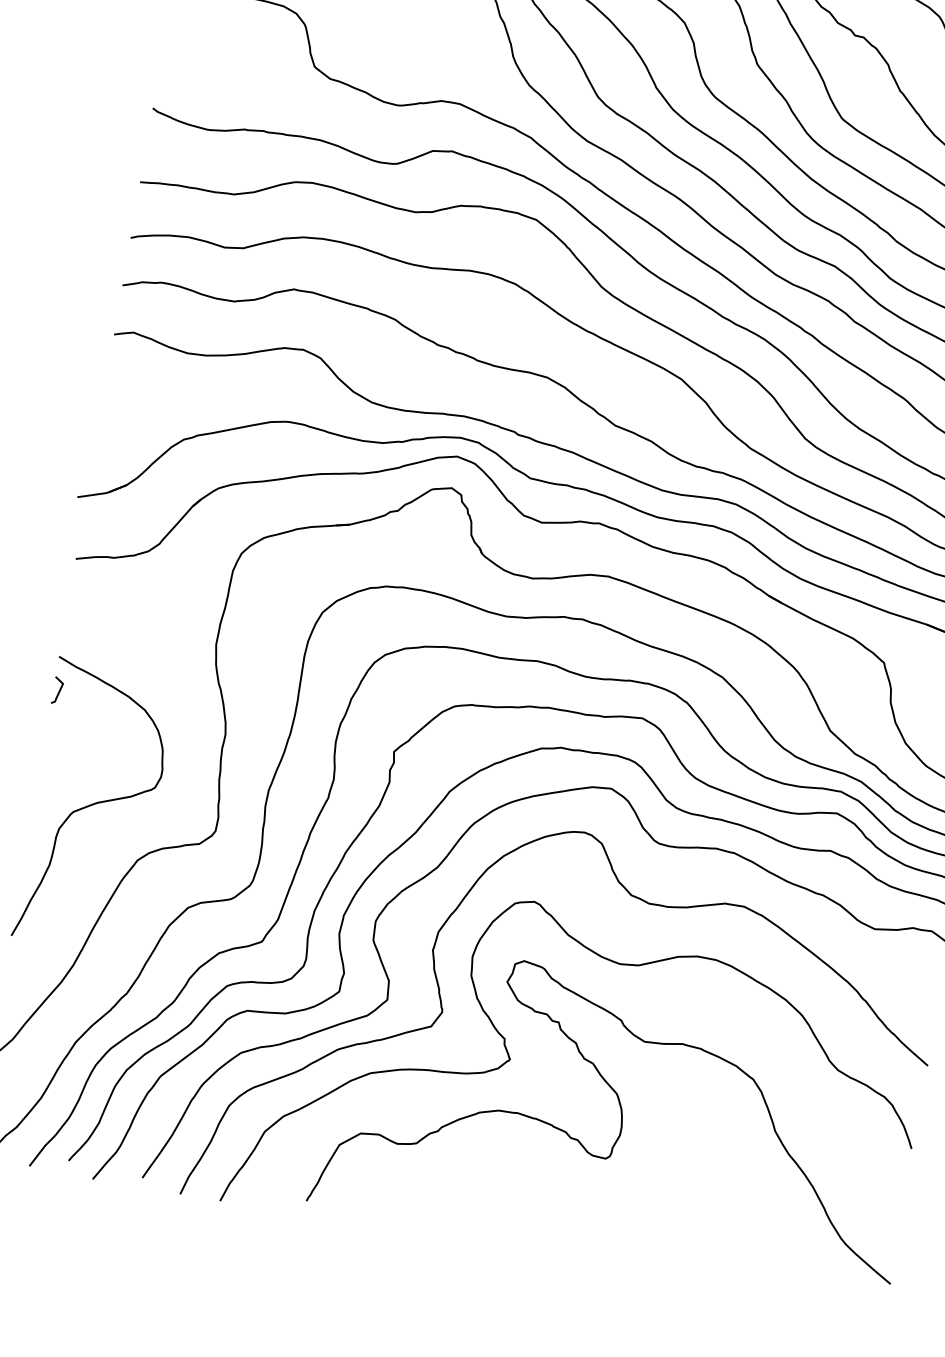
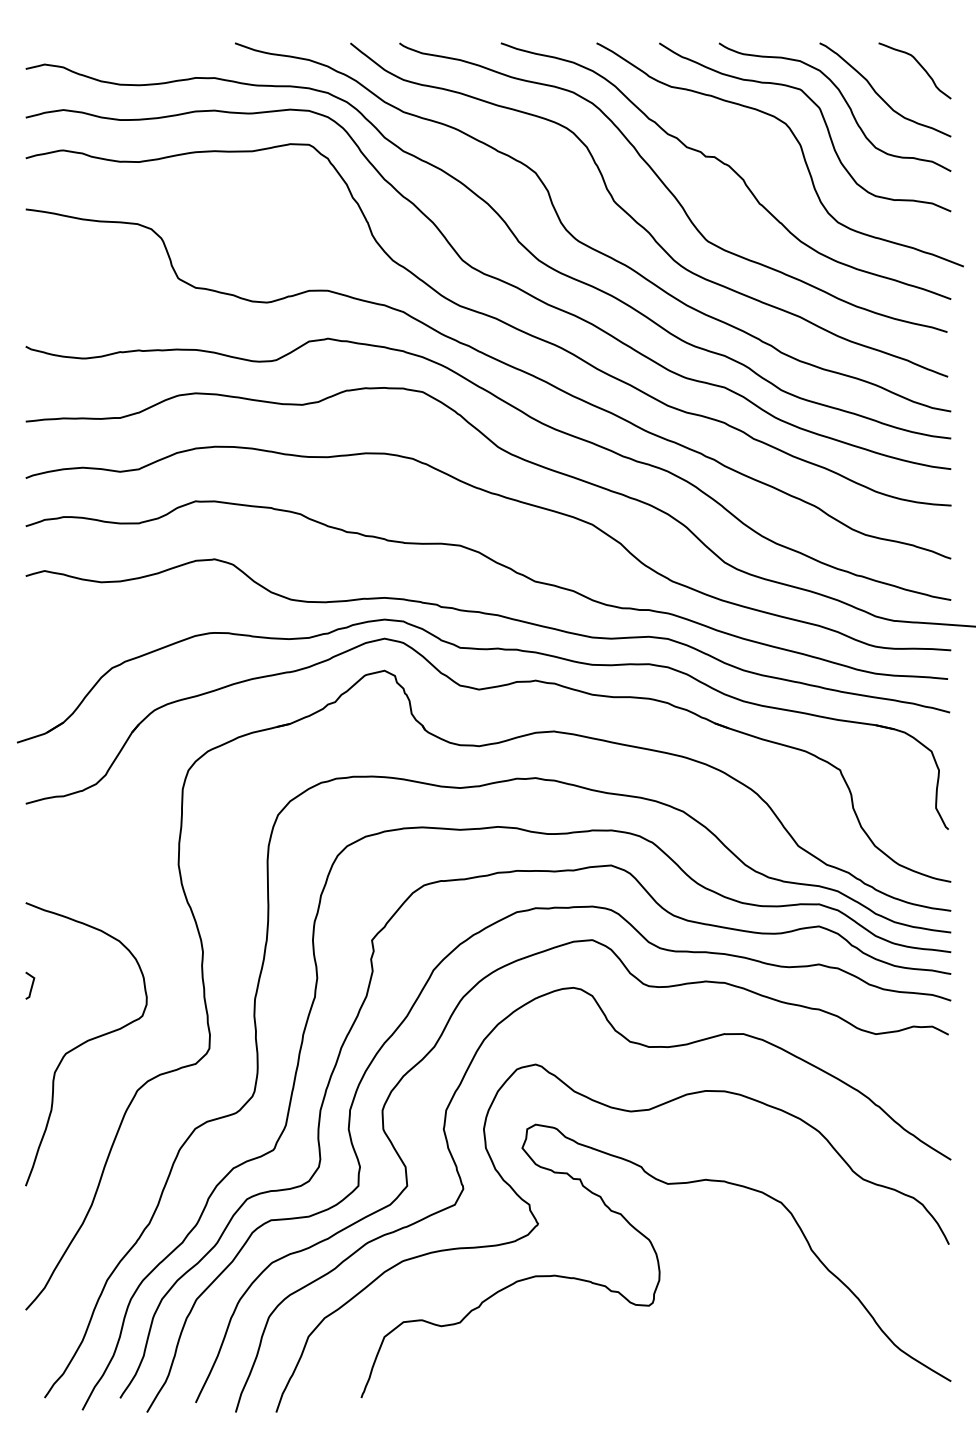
line: (59, 690) -> (31, 985), moved

